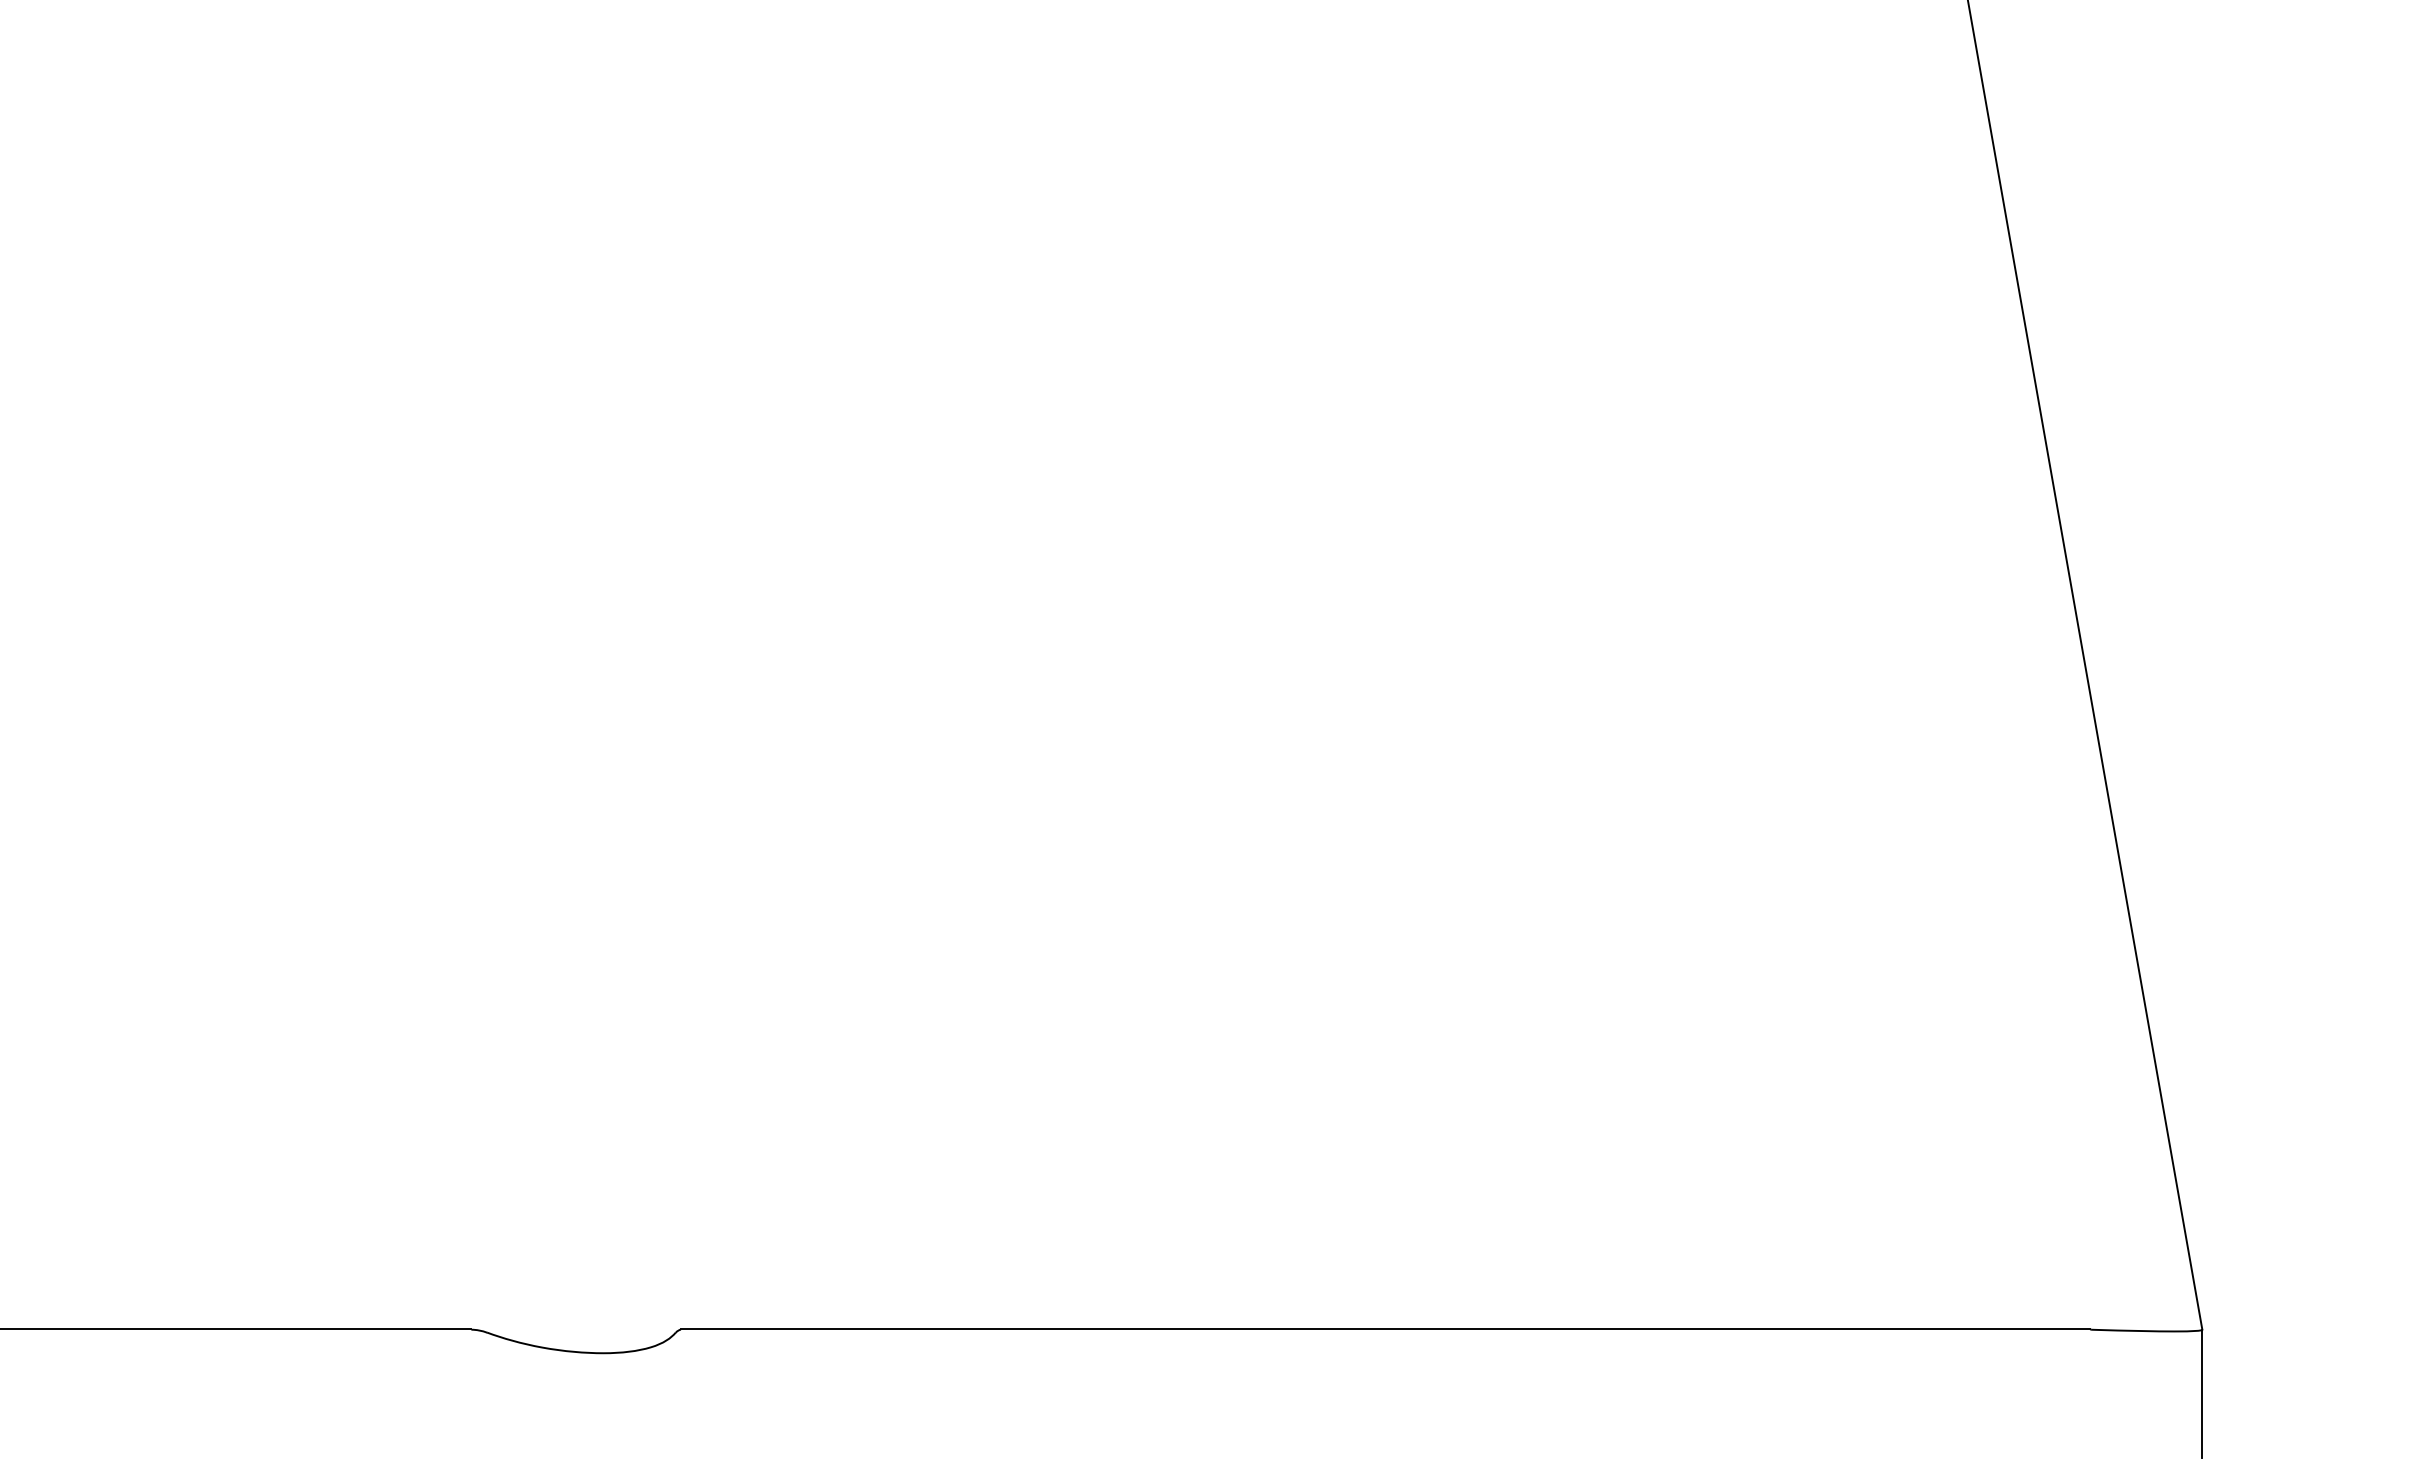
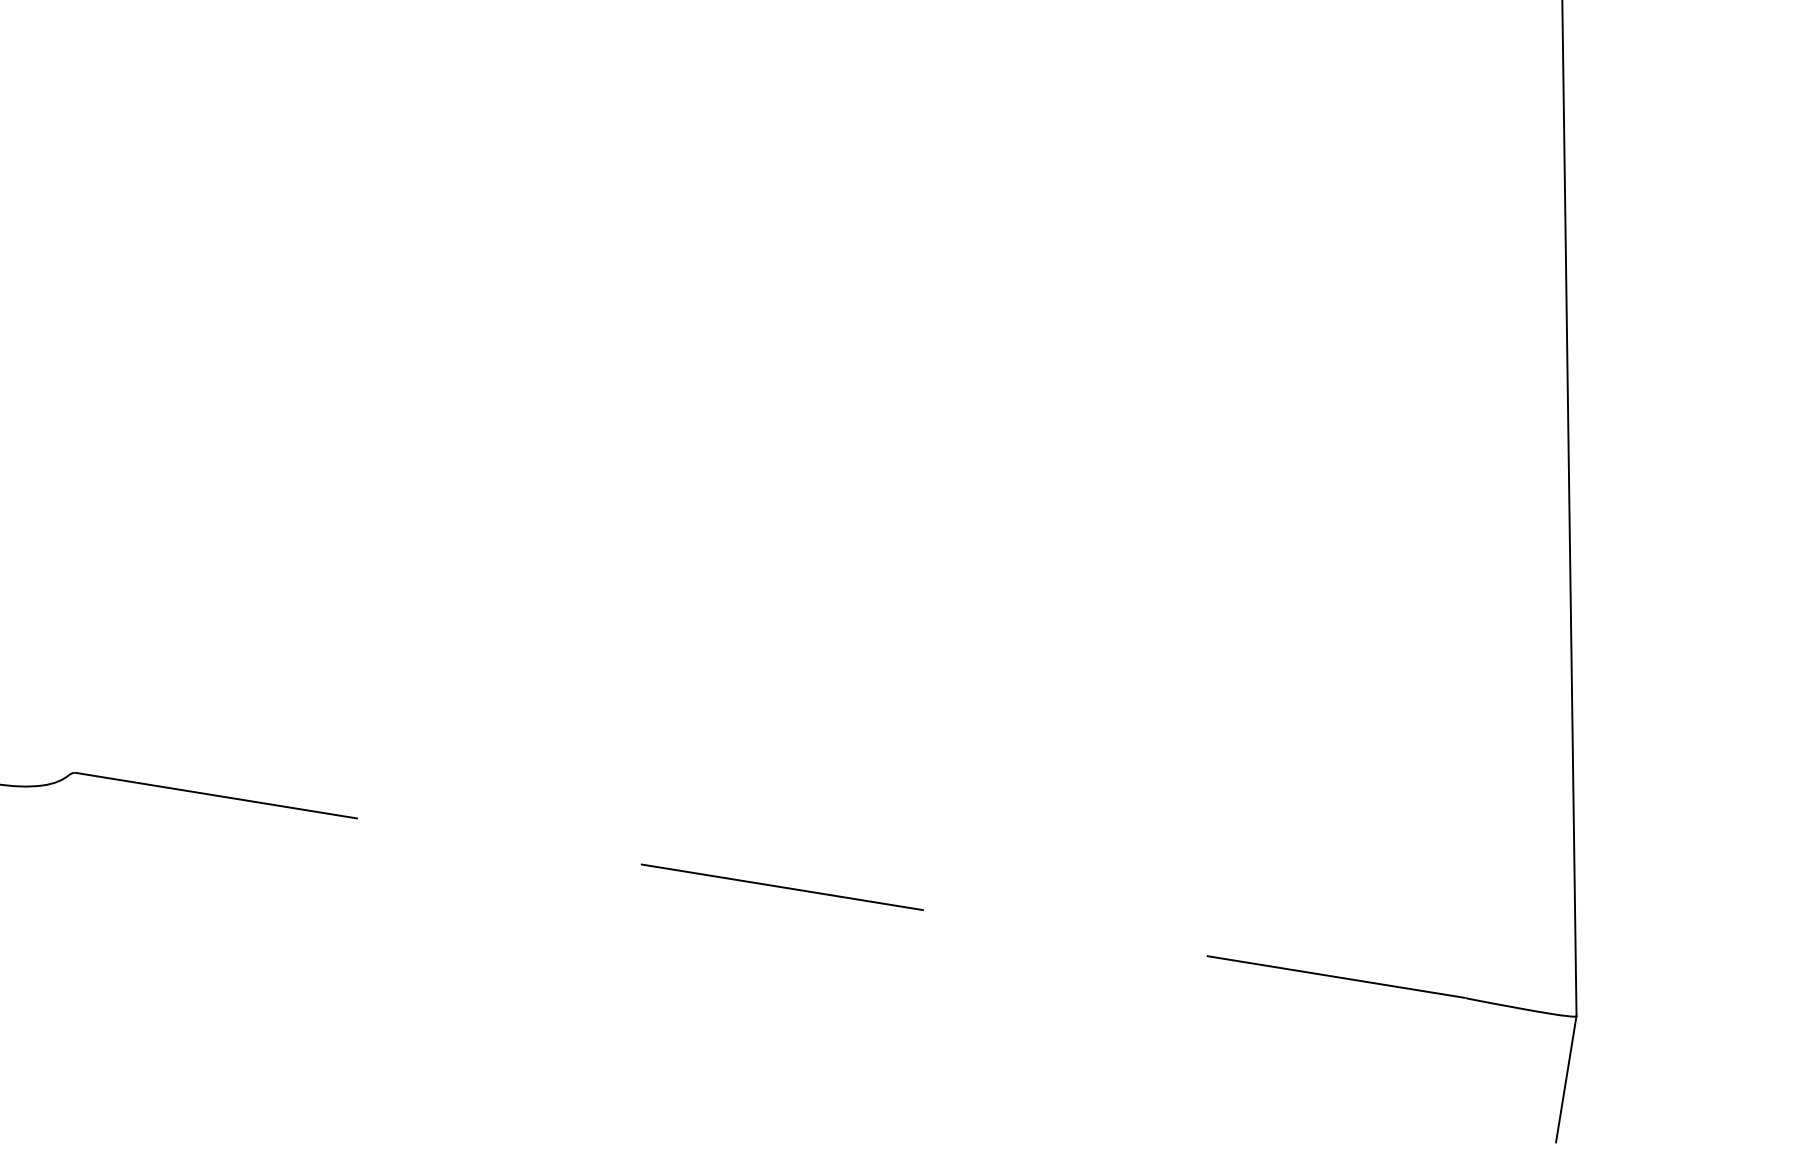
line: (1386, 1329) -> (771, 885), solid -> dashed

